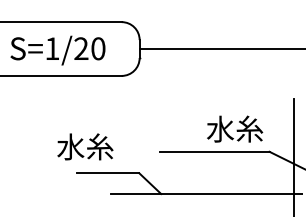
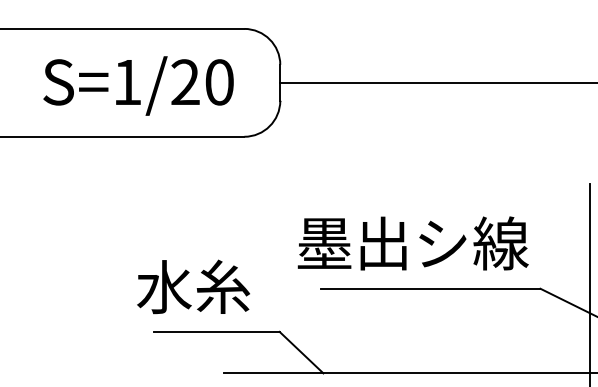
text: (57, 50) -> (137, 85), moved
text: (205, 128) -> (412, 242), 水糸 -> 墨出シ線
text: (85, 146) -> (193, 286), moved

